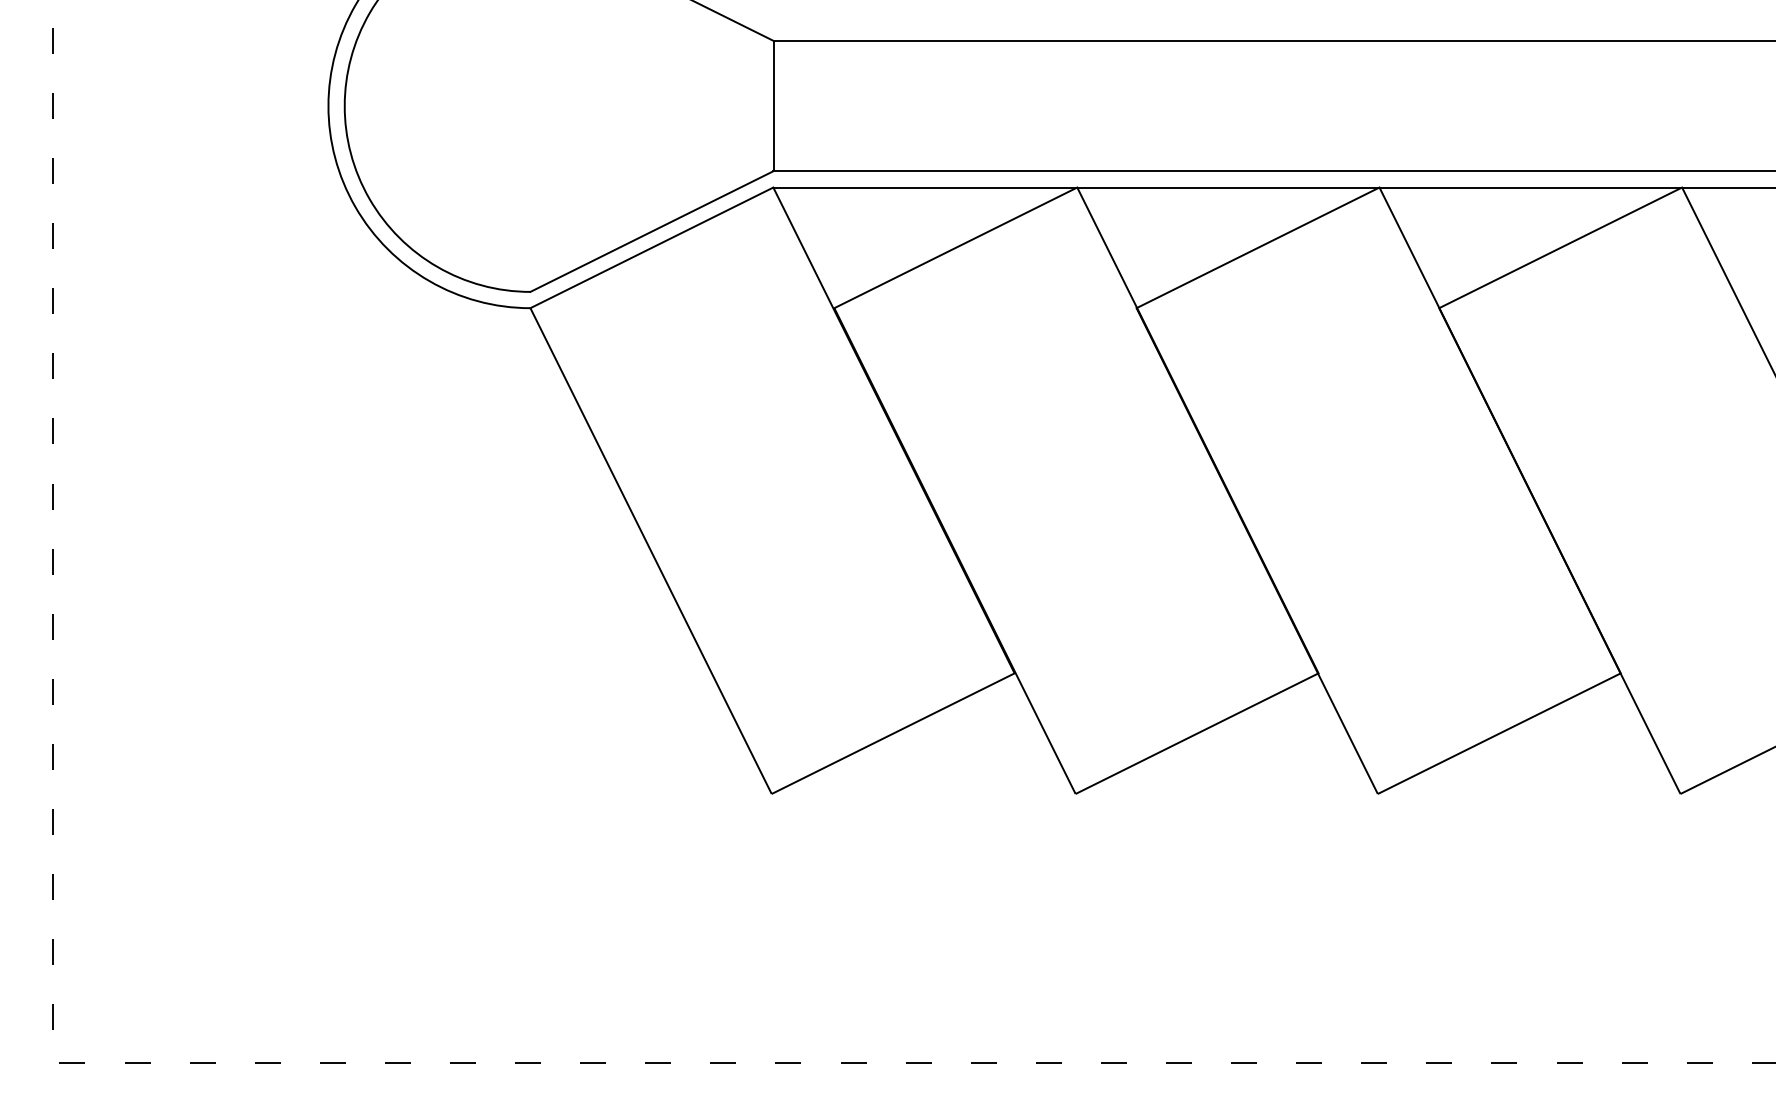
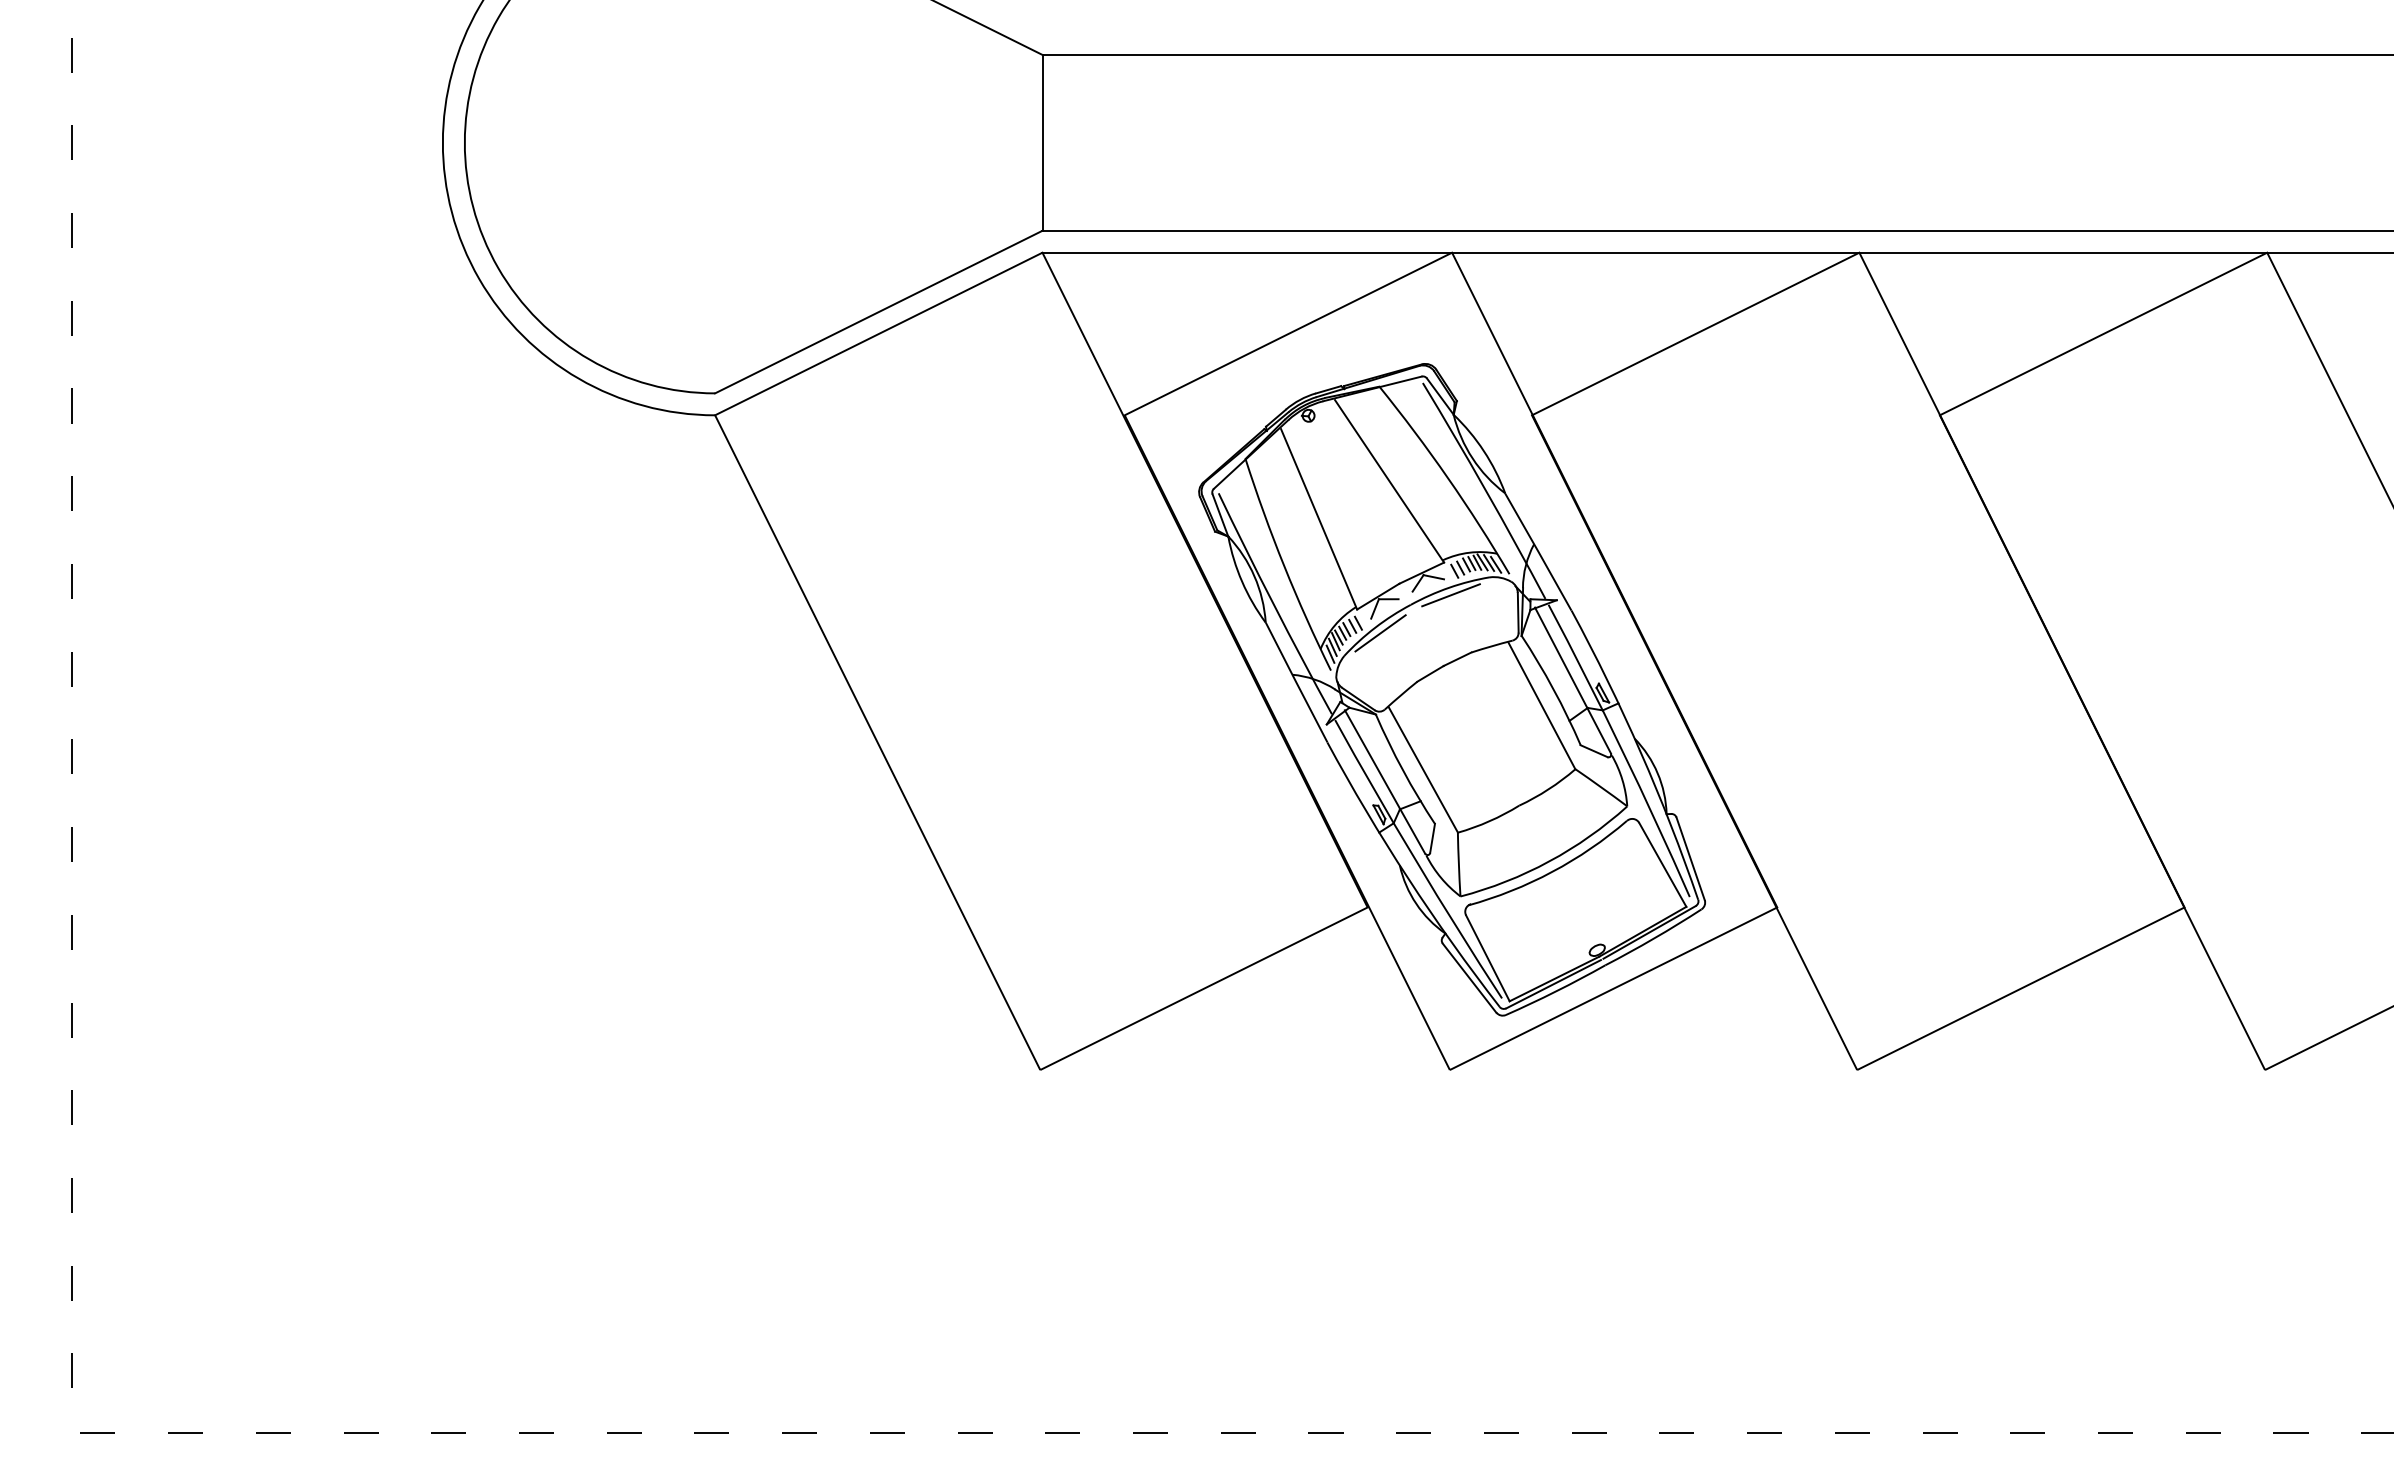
part: (1076, 511) -> (1451, 689), added

